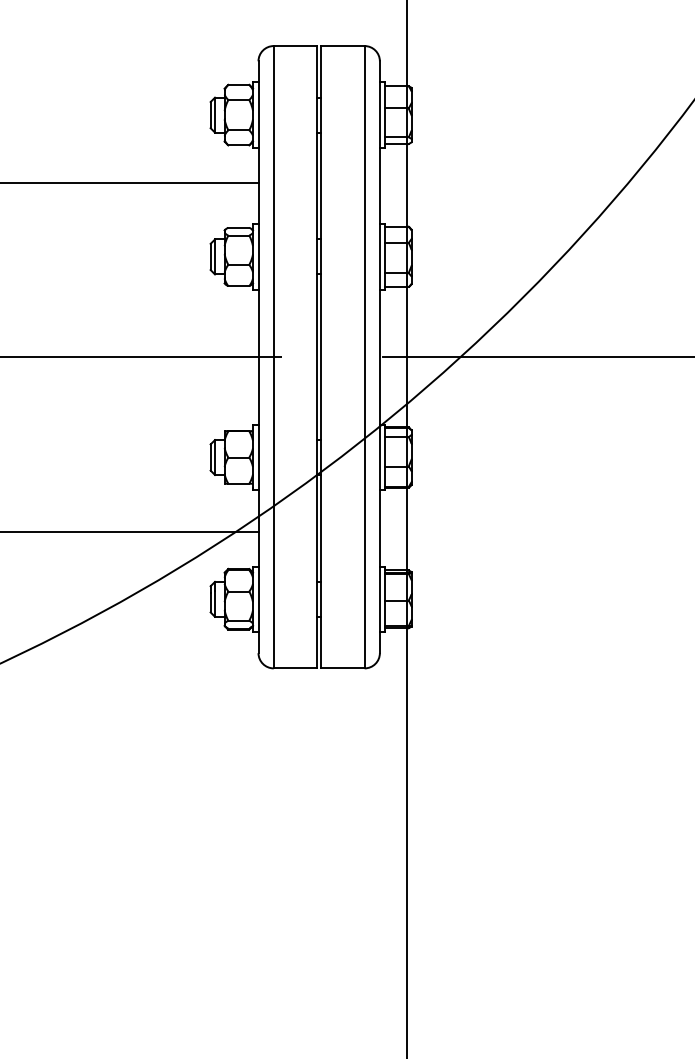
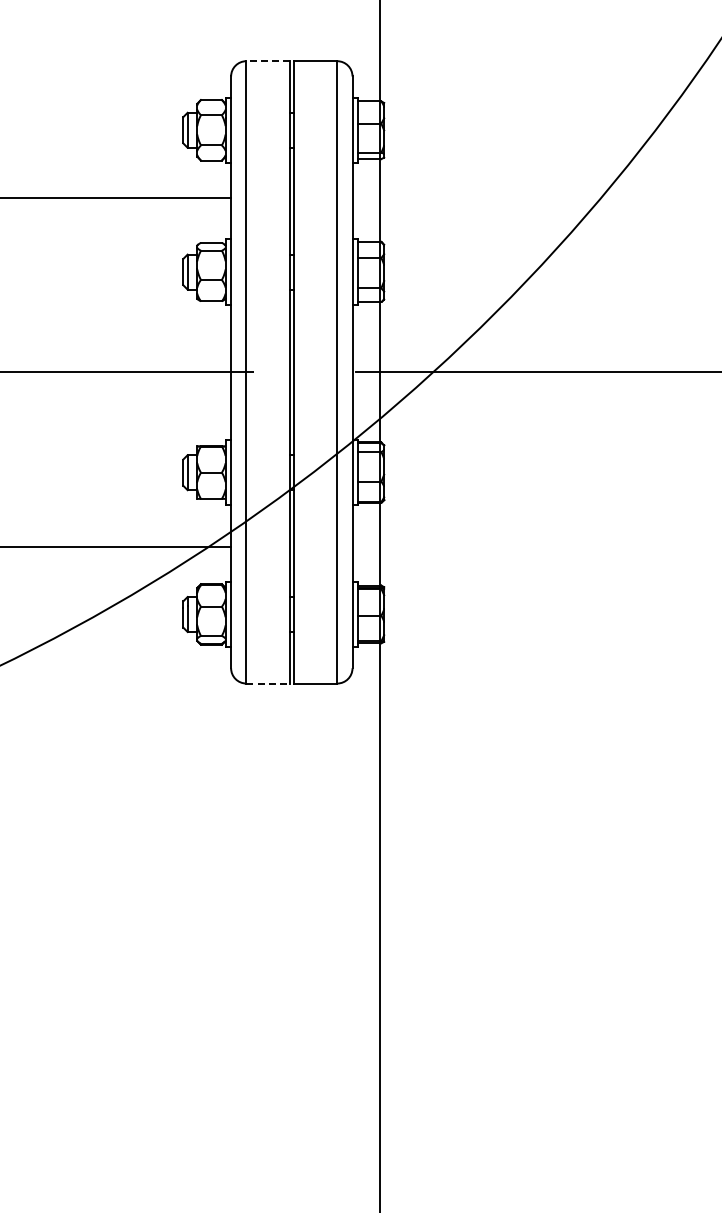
line: (295, 46) -> (268, 61), solid -> dashed
line: (295, 668) -> (268, 683), solid -> dashed

